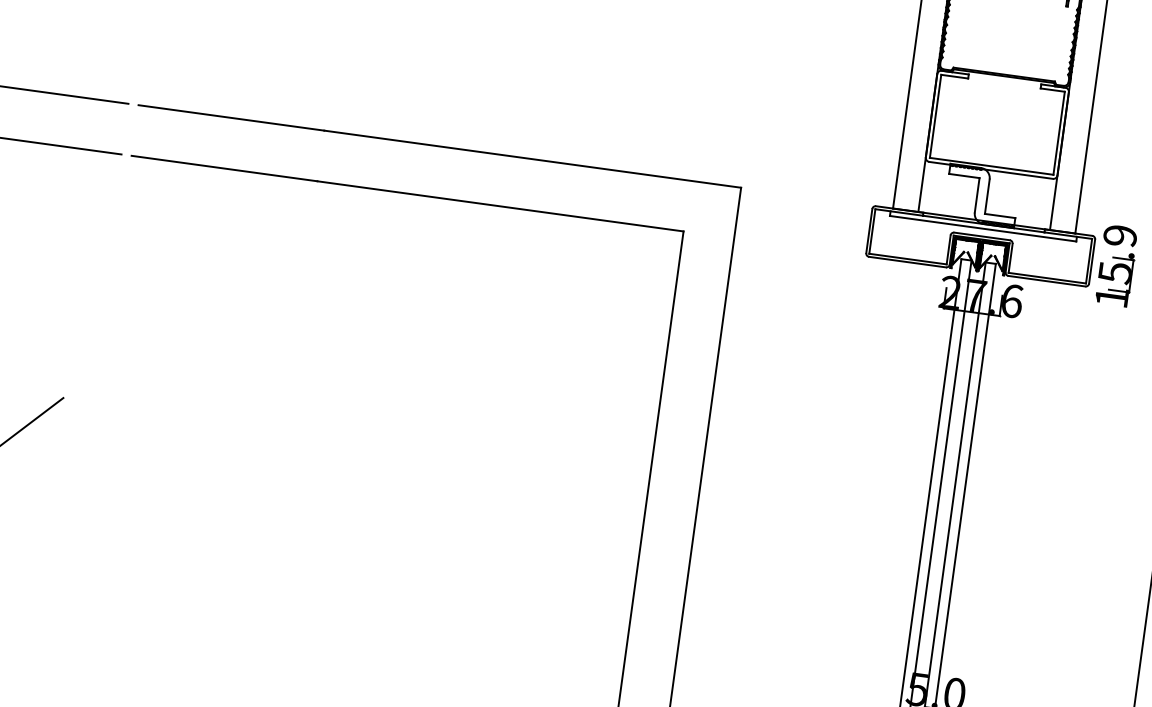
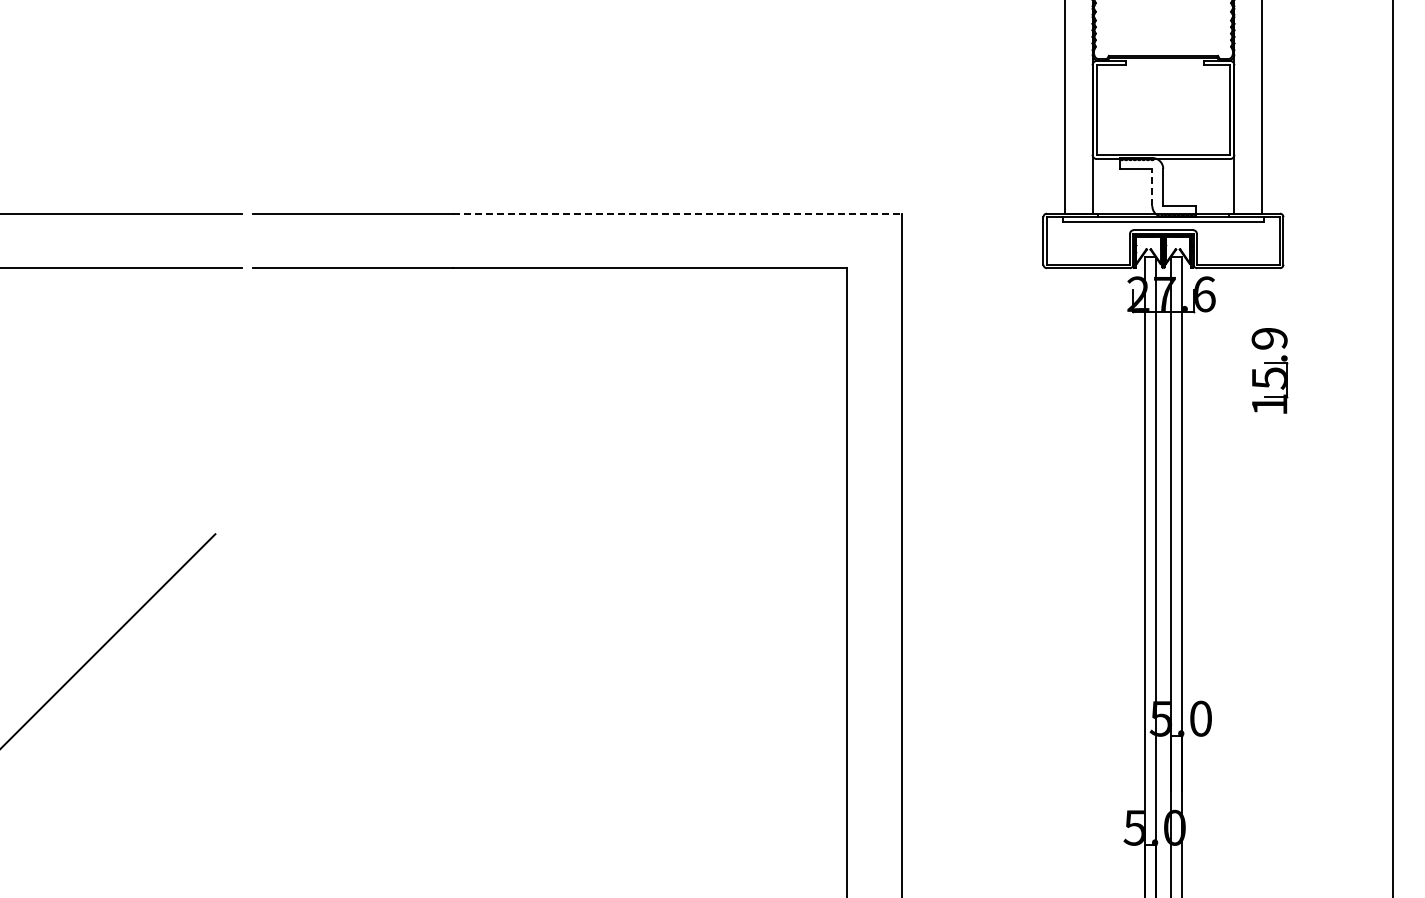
line: (533, 159) -> (677, 213), solid -> dashed
line: (977, 195) -> (1152, 187), solid -> dashed
part: (1116, 265) -> (1269, 370), moved

